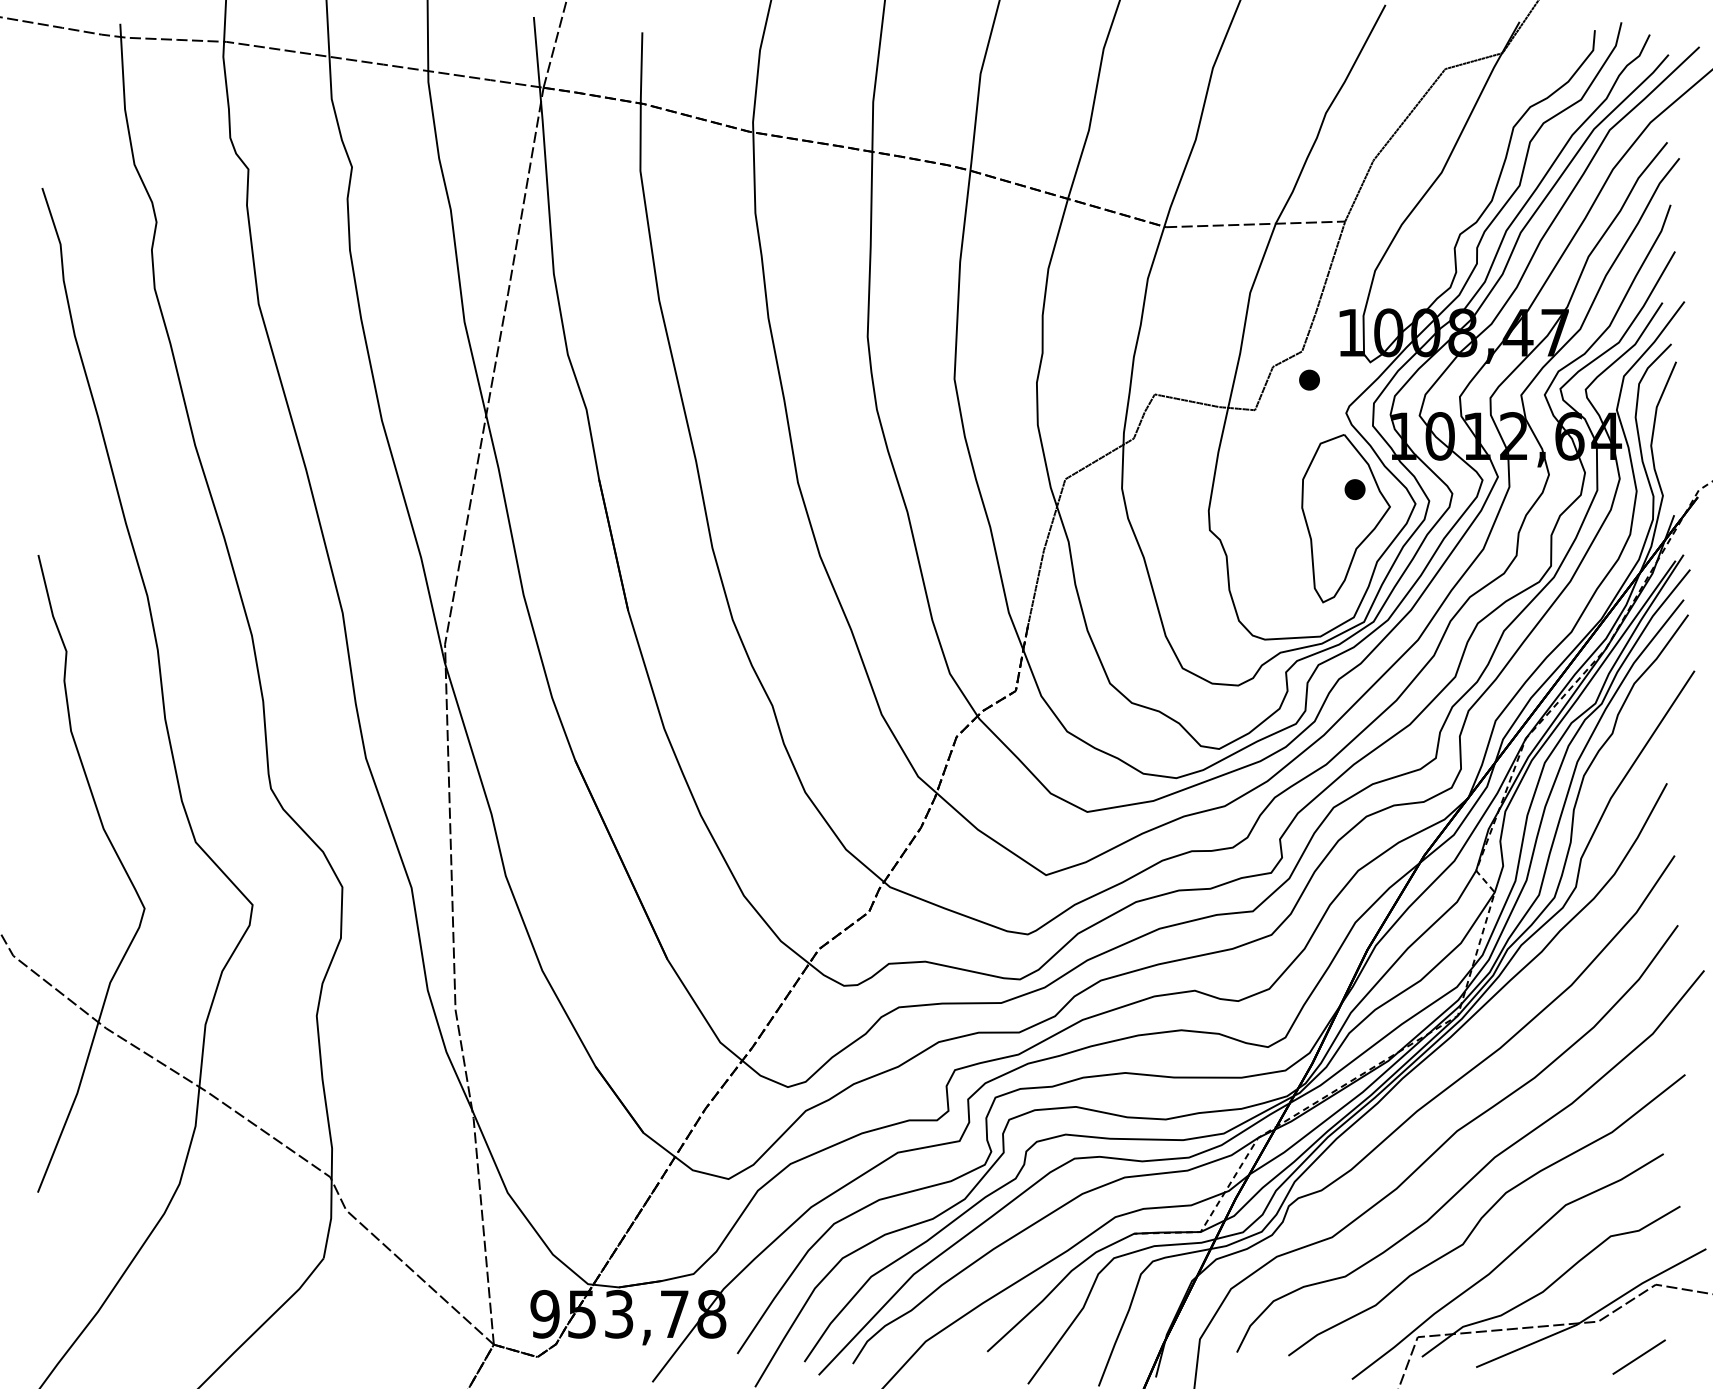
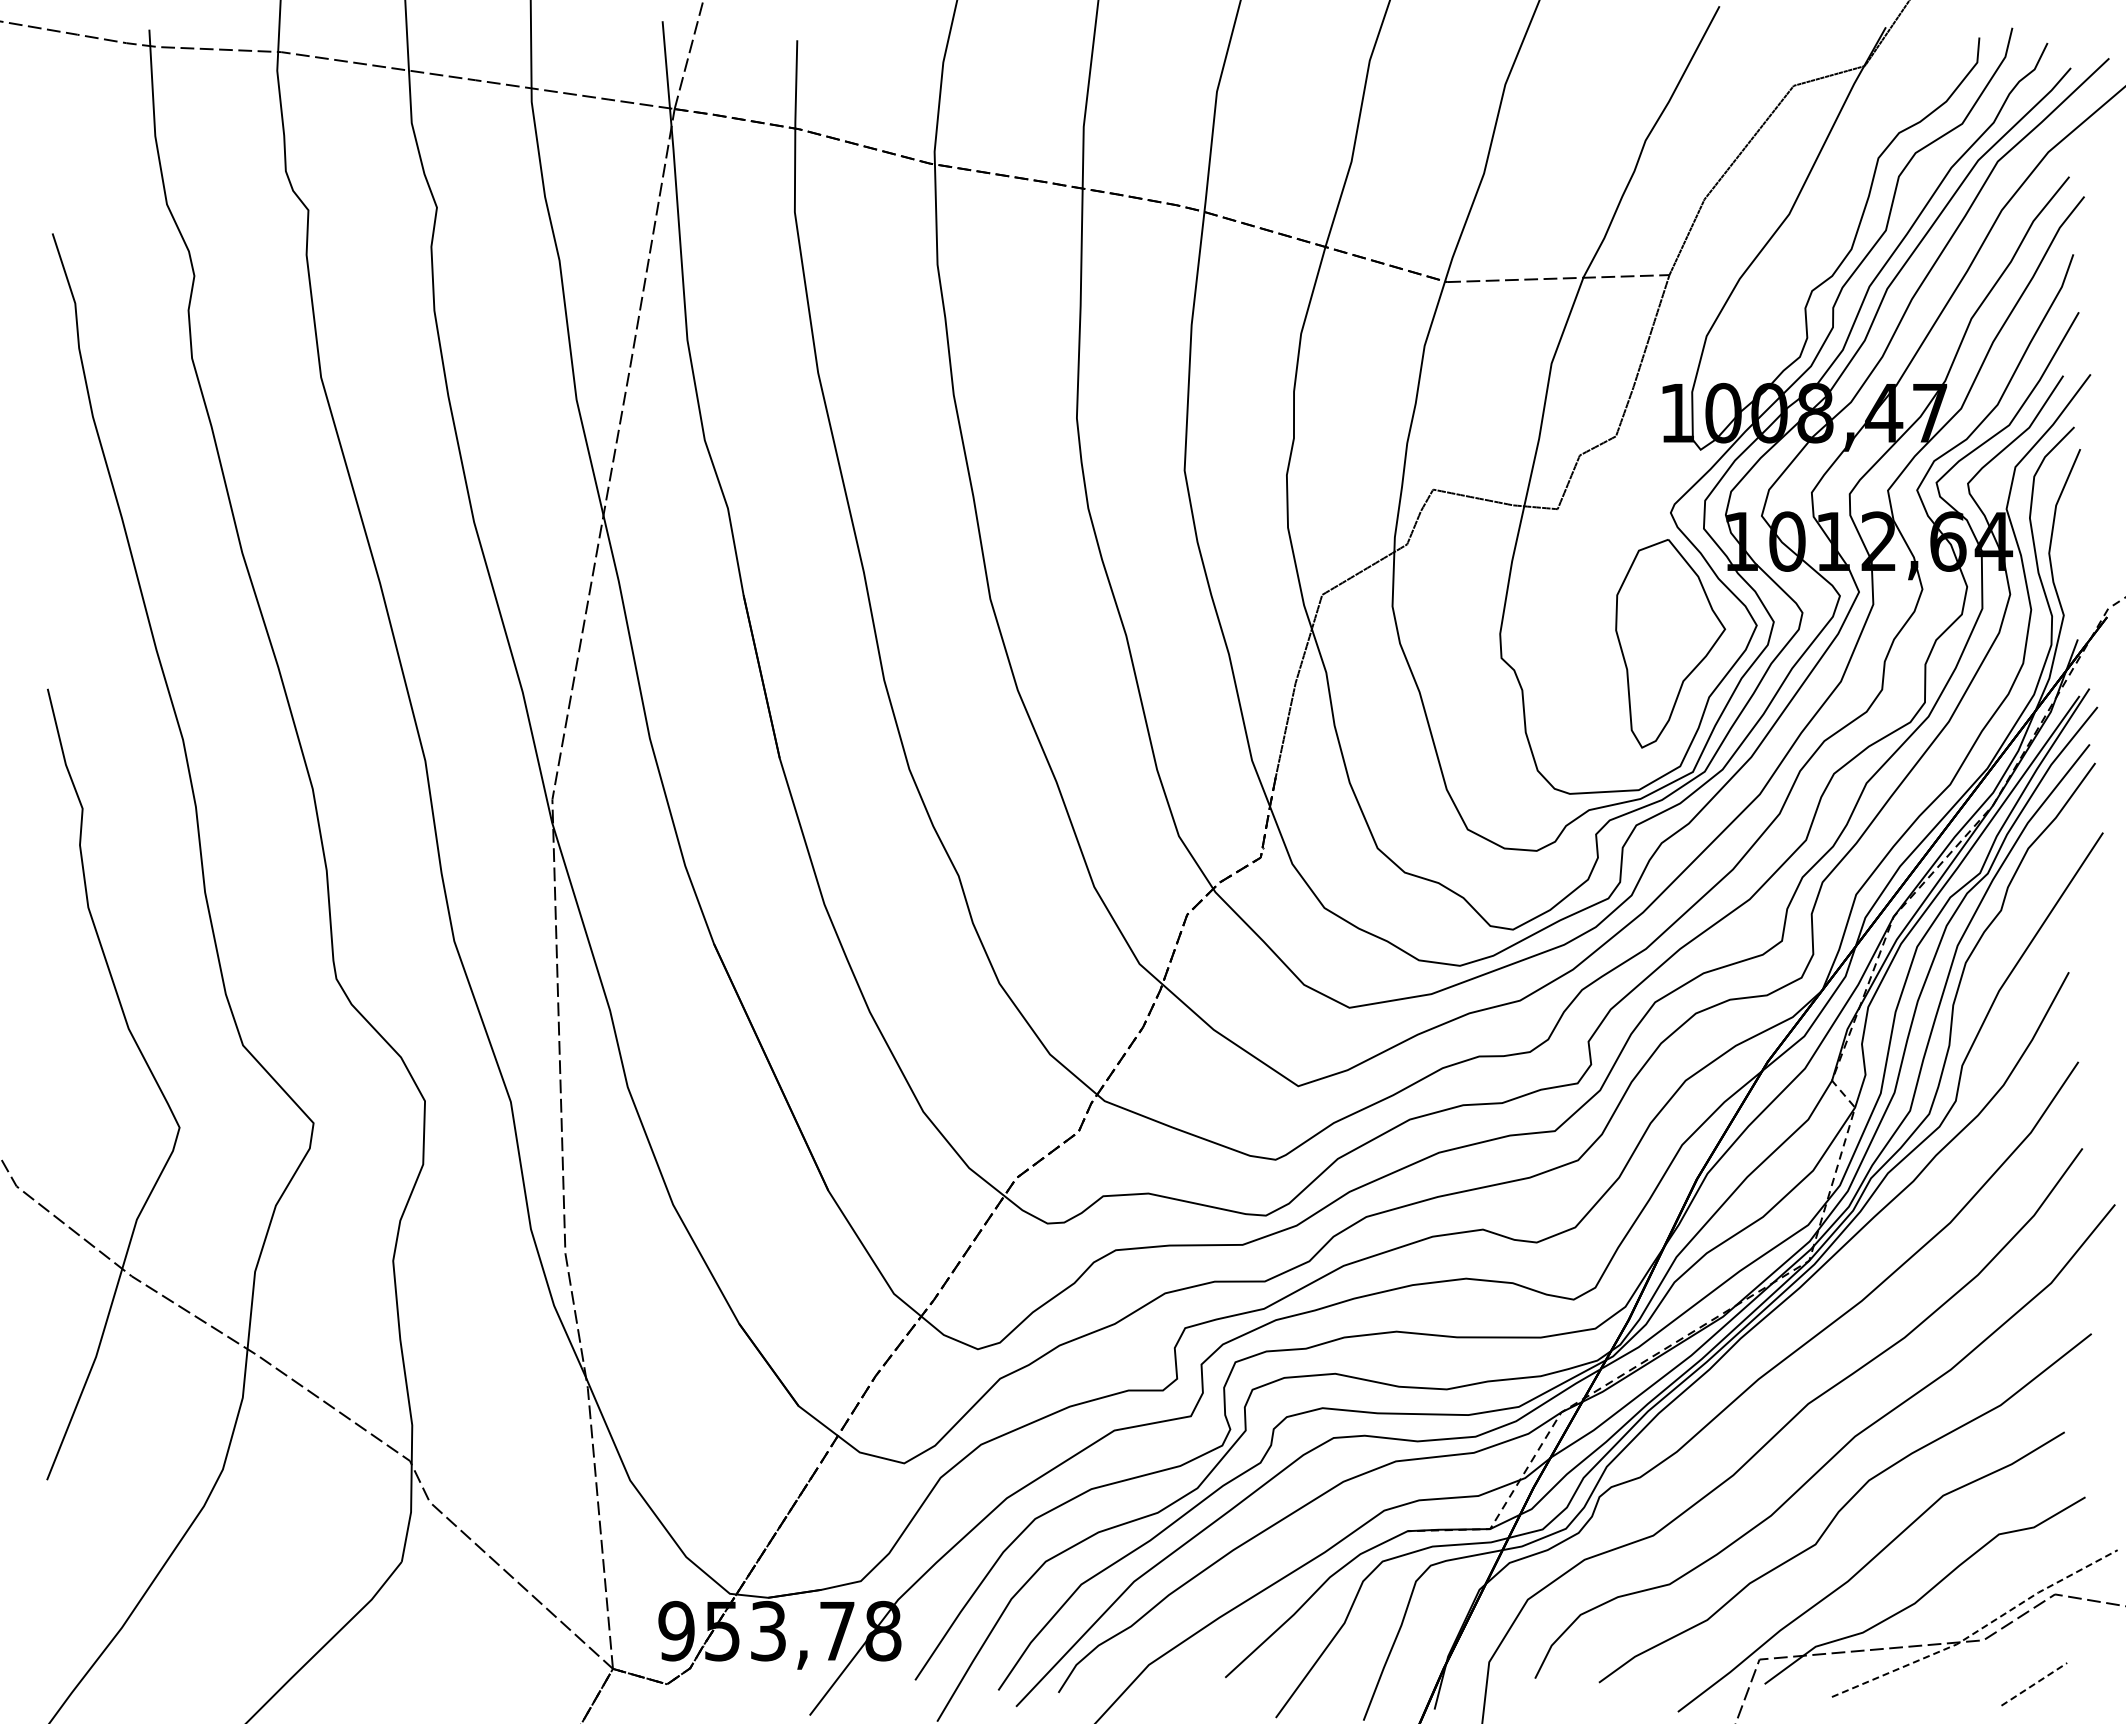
part: (1309, 379) -> (1625, 471), removed
part: (1354, 489) -> (1681, 607), removed
line: (1594, 1313) -> (1978, 1630), solid -> dashed
line: (1639, 1357) -> (2034, 1684), solid -> dashed

